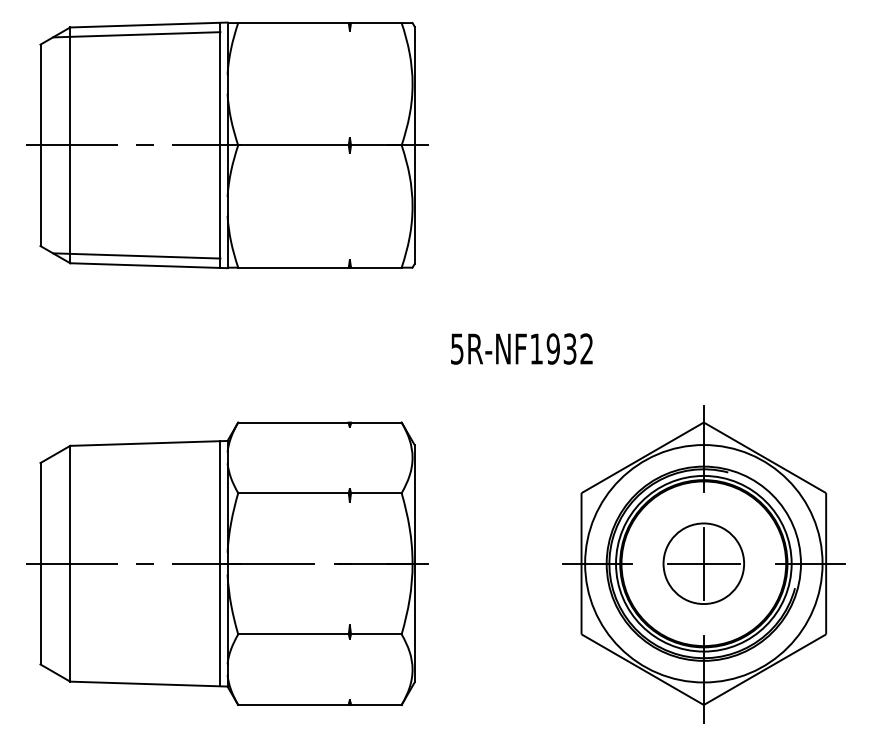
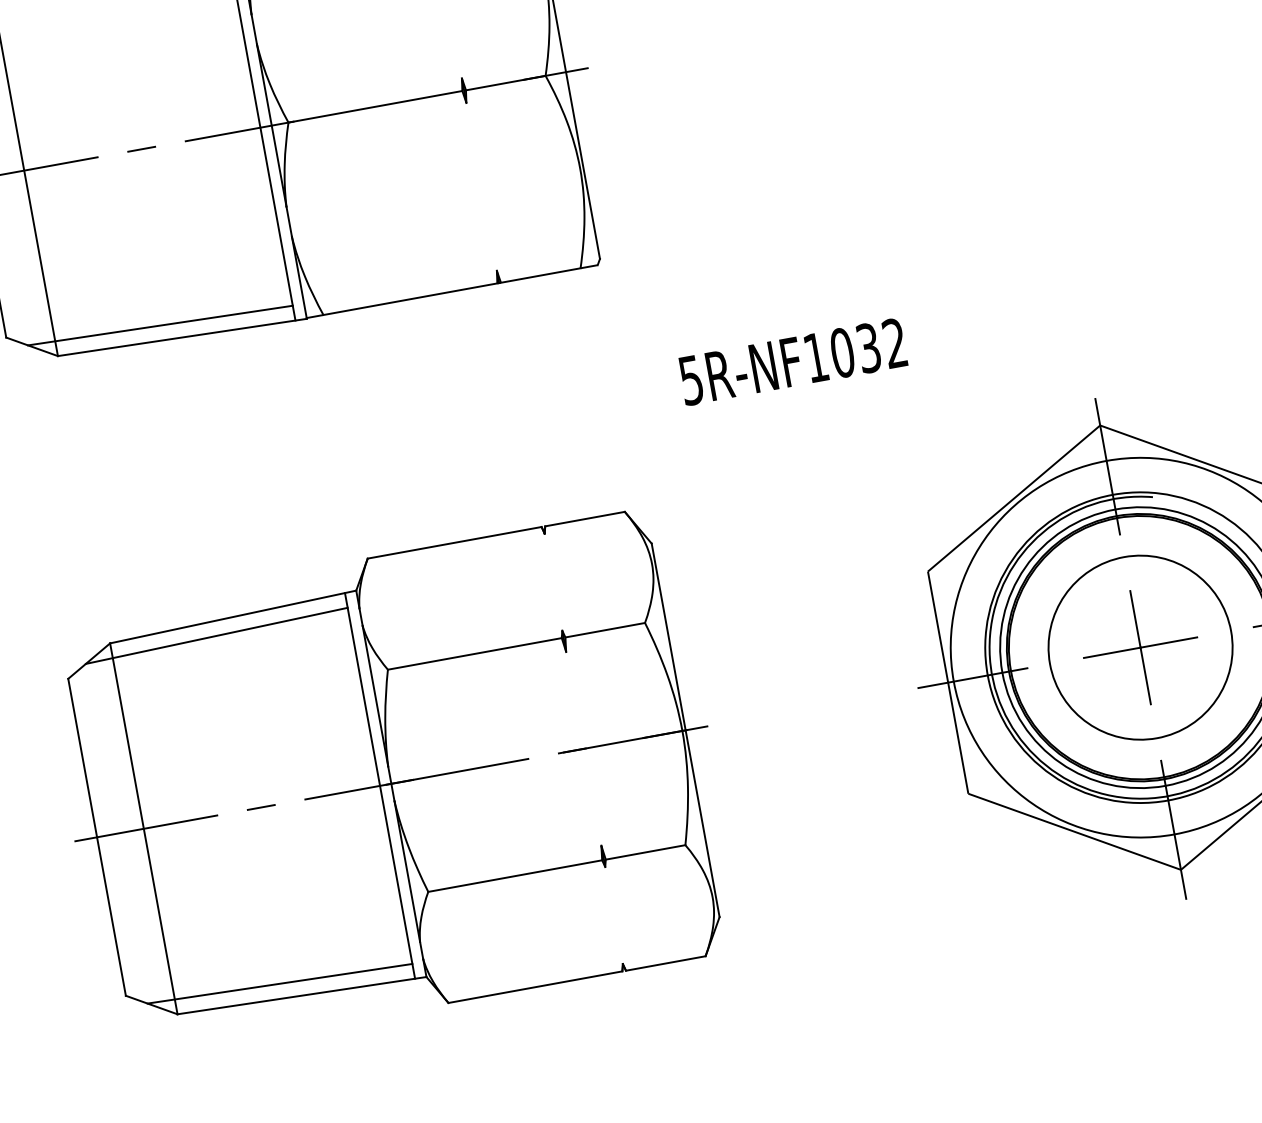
text: (552, 348) -> (840, 352), 5R-NF1932 -> 5R-NF1032
line: (136, 452) -> (216, 634), added
circle: (703, 563) -> (1139, 647), size x1.43
line: (136, 673) -> (279, 982), added

